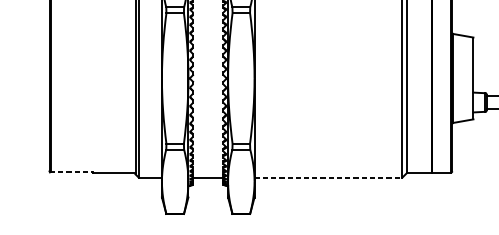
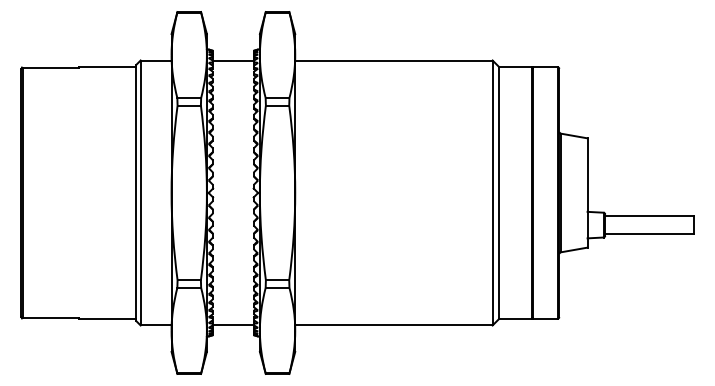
line: (71, 172) -> (50, 318), dashed -> solid
line: (328, 177) -> (393, 325), dashed -> solid

